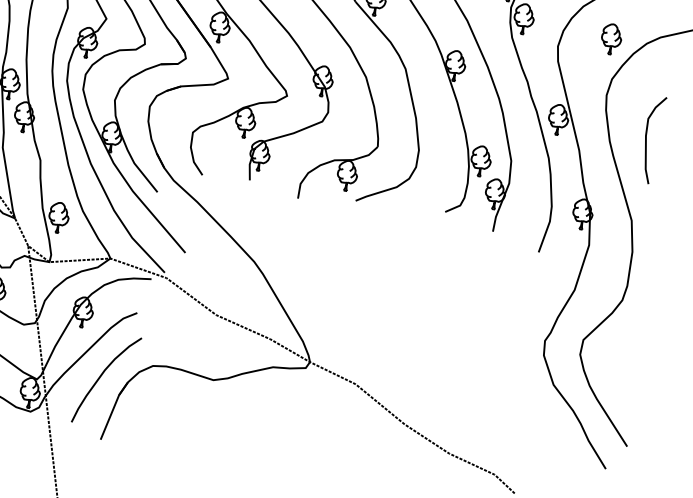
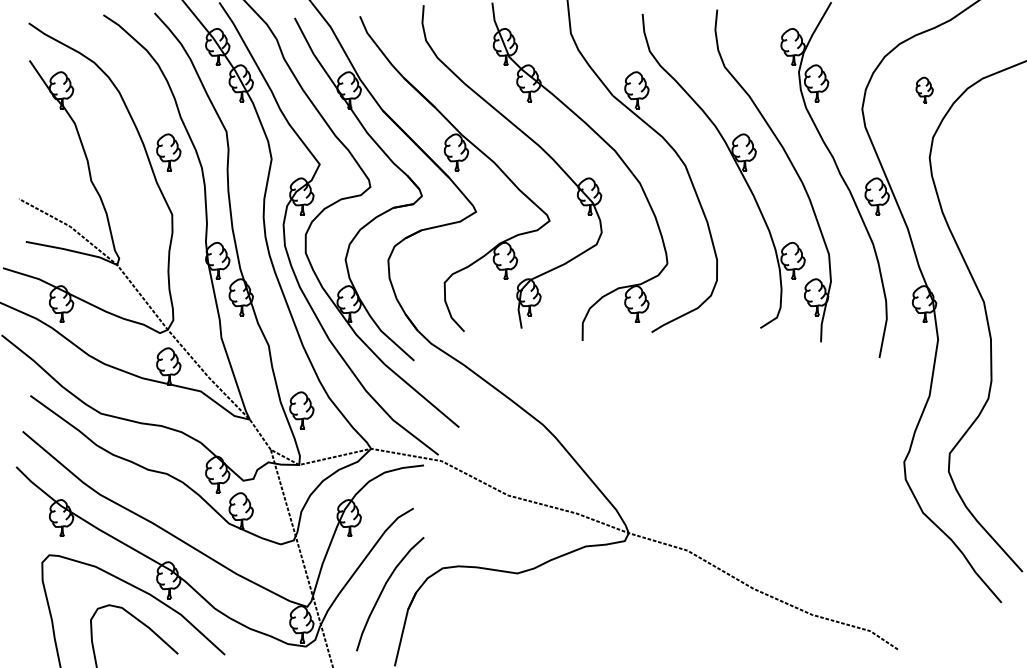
part: (611, 39) -> (924, 90), size x0.7
curve: (647, 140) -> (986, 203), removed

